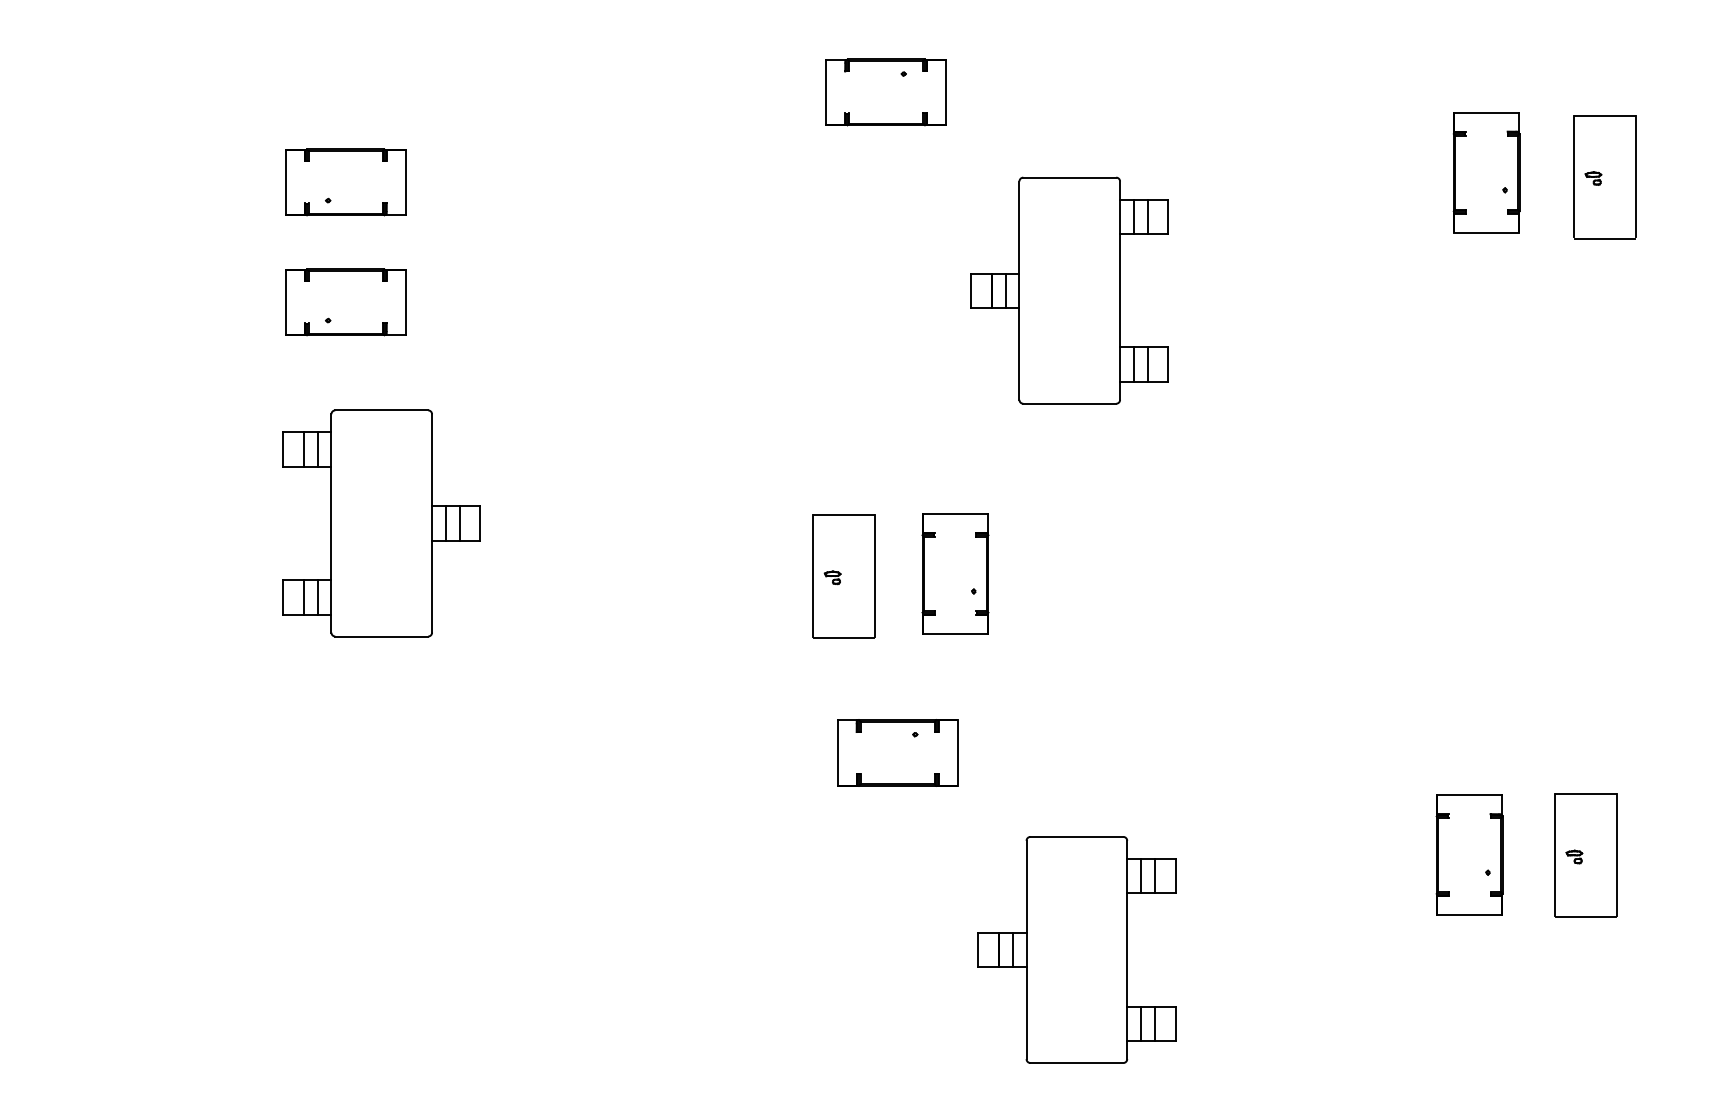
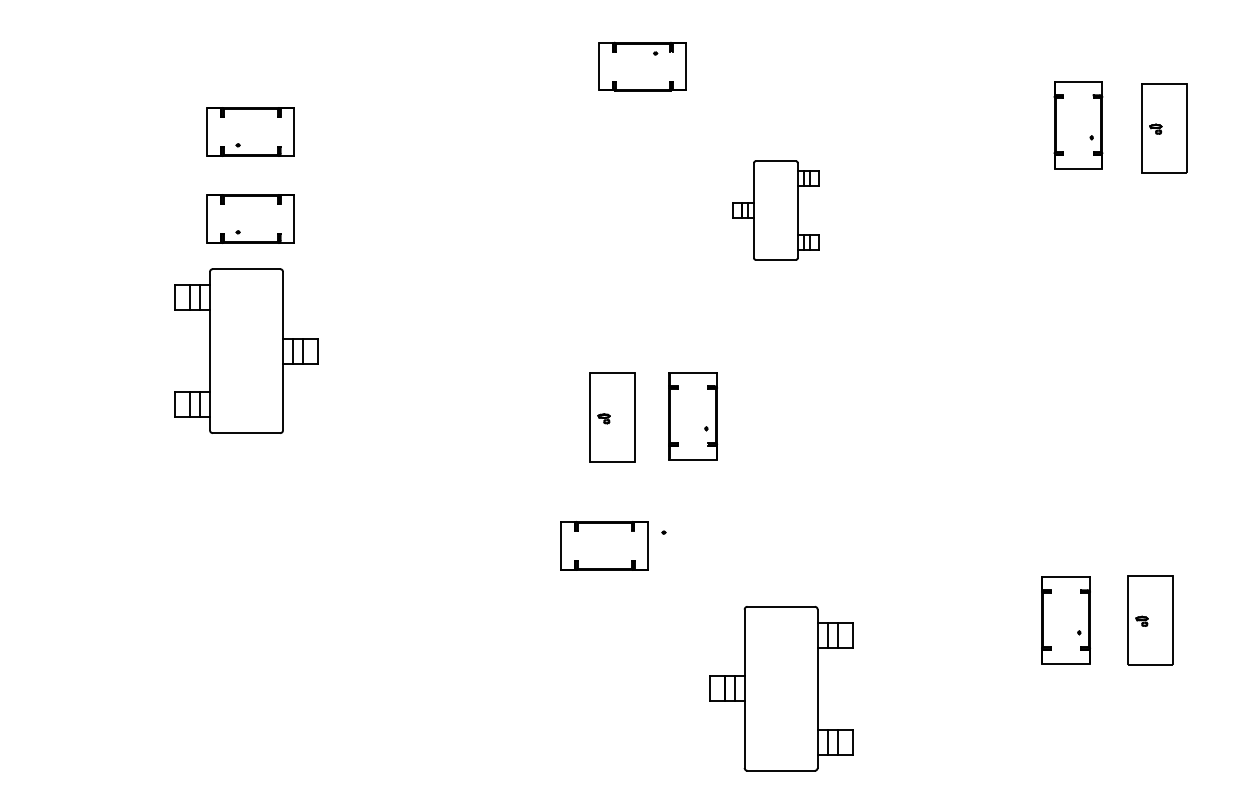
part: (1069, 290) -> (775, 210), size x0.6
part: (381, 523) -> (246, 351), moved
part: (897, 752) -> (604, 545), moved

